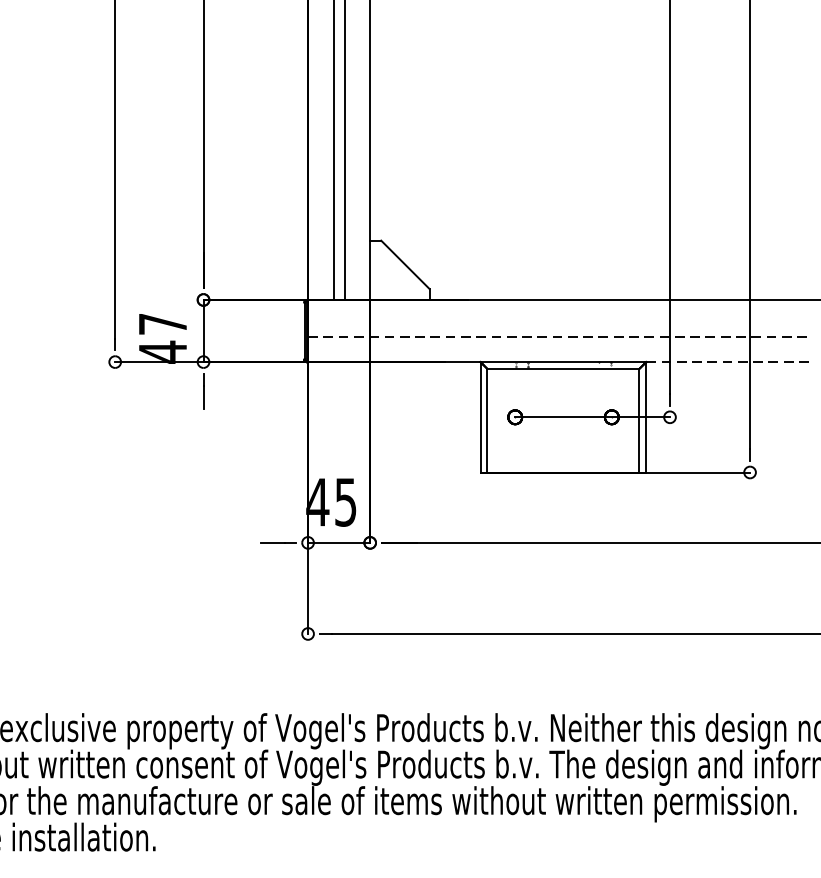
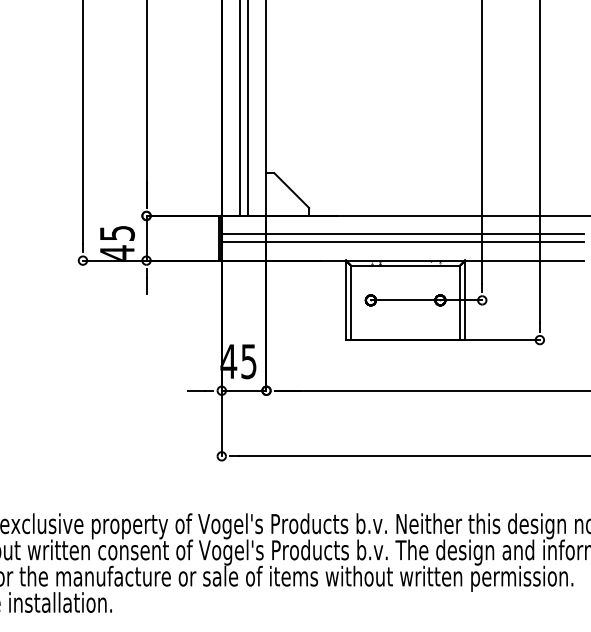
text: (163, 324) -> (117, 233), 47 -> 45
line: (559, 325) -> (402, 234), added
line: (560, 336) -> (403, 242), dashed -> solid
line: (728, 361) -> (524, 260), dashed -> solid

